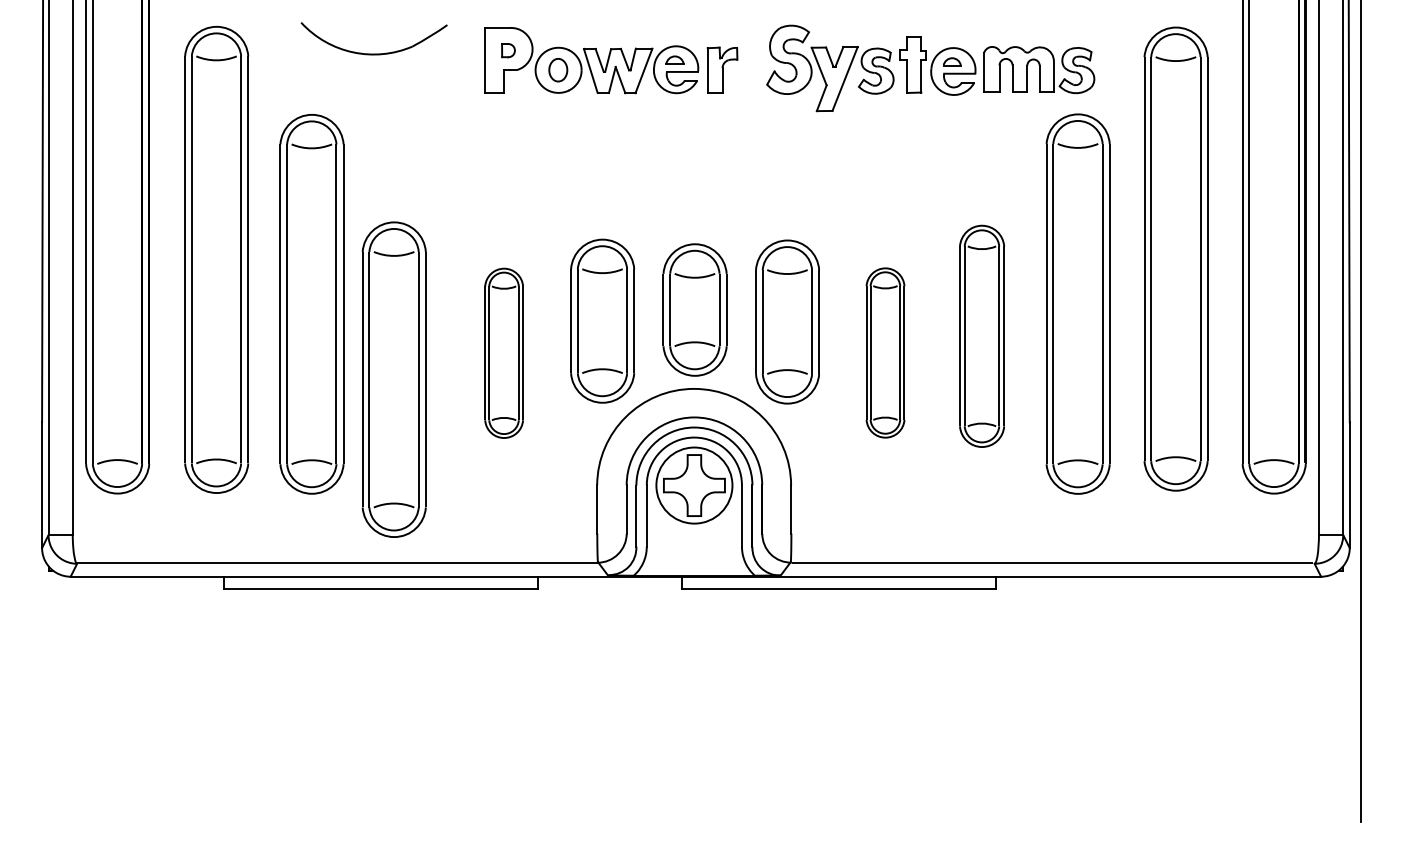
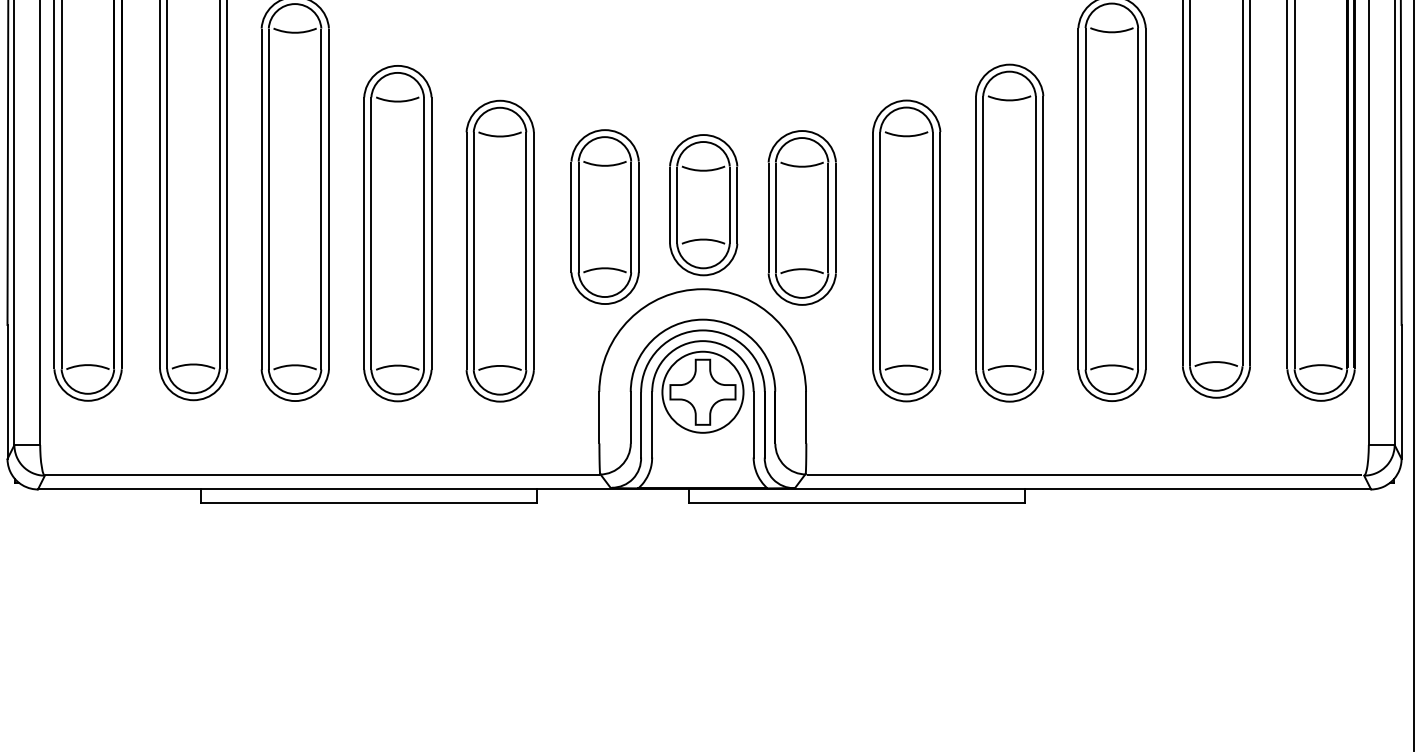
part: (981, 336) -> (1009, 233), size x1.43
part: (885, 352) -> (906, 250), size x1.67
part: (503, 353) -> (499, 251), size x1.67
part: (393, 379) -> (397, 233), moved

